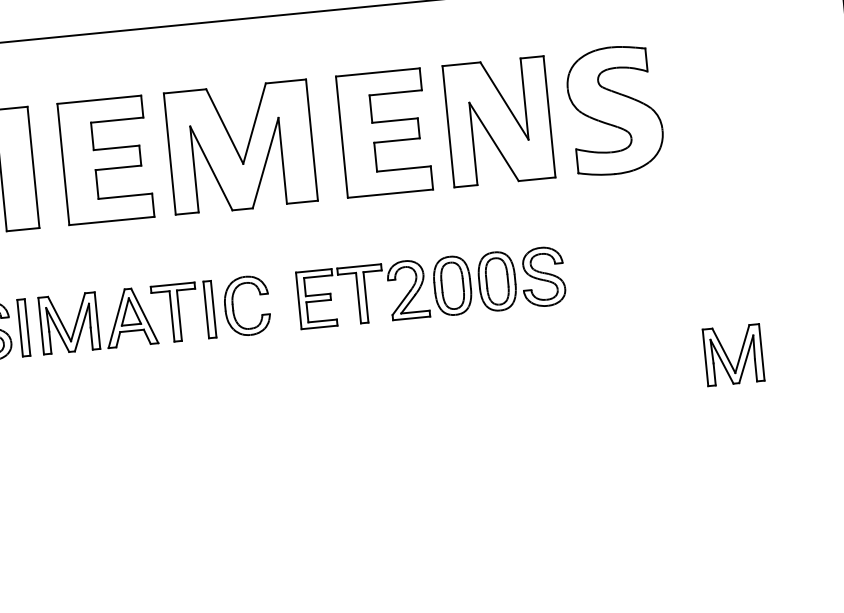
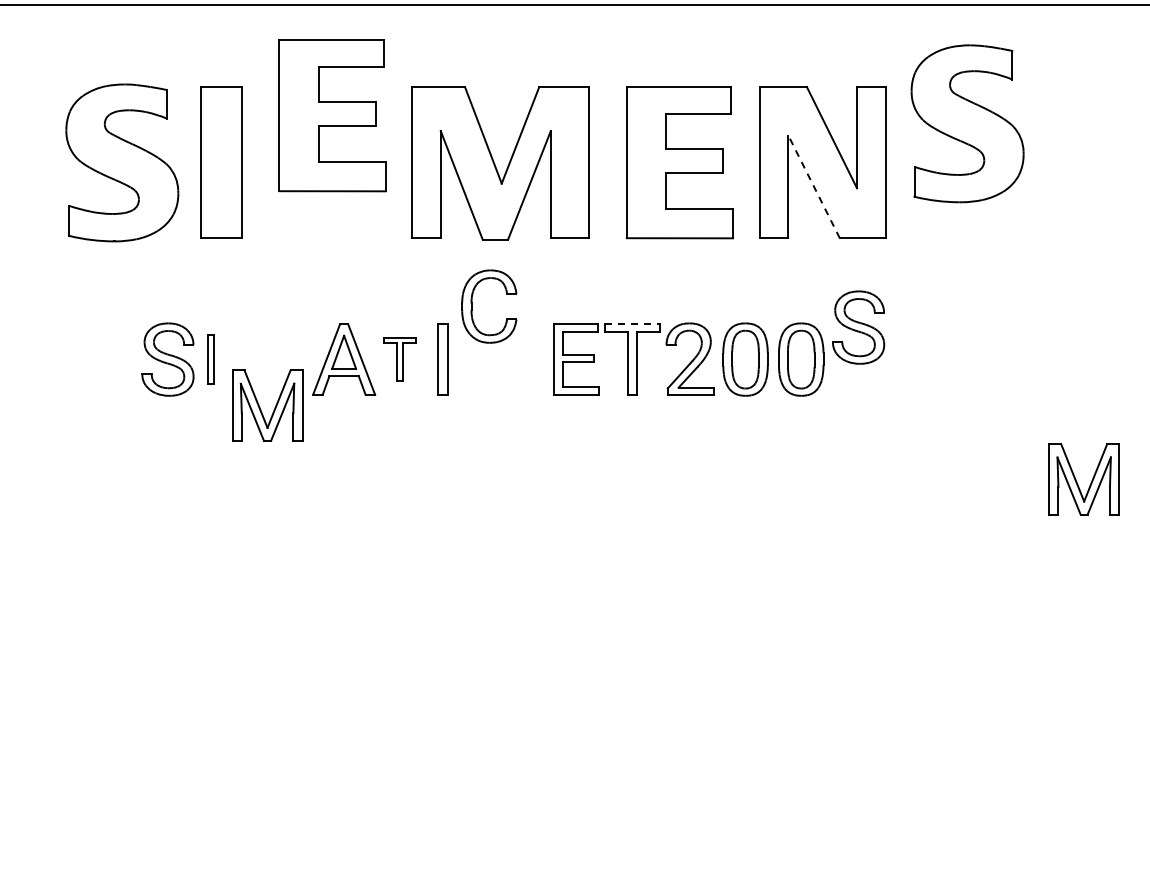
part: (615, 110) -> (967, 123), moved
line: (493, 141) -> (813, 186), solid -> dashed
part: (105, 160) -> (332, 115), moved
line: (359, 266) -> (632, 324), solid -> dashed
part: (543, 276) -> (858, 327), moved
part: (233, 307) -> (472, 306), moved
part: (175, 312) -> (399, 359), size x0.6
part: (23, 327) -> (210, 359), size x0.7
part: (64, 327) -> (261, 409), moved

